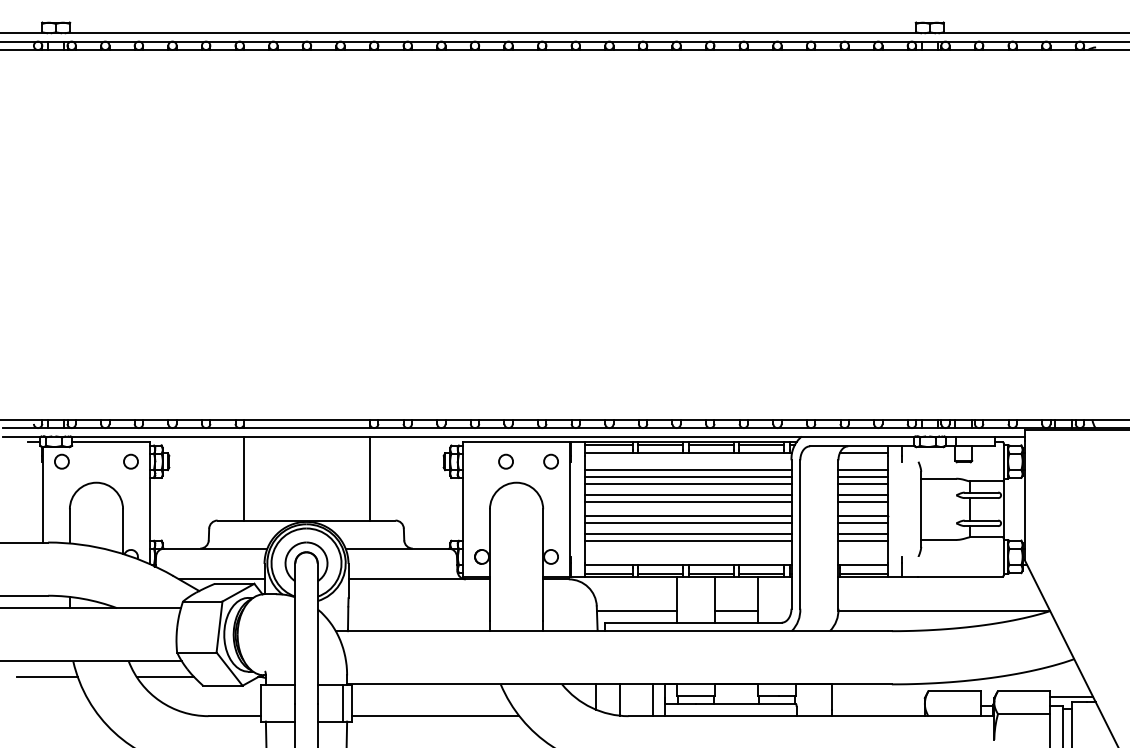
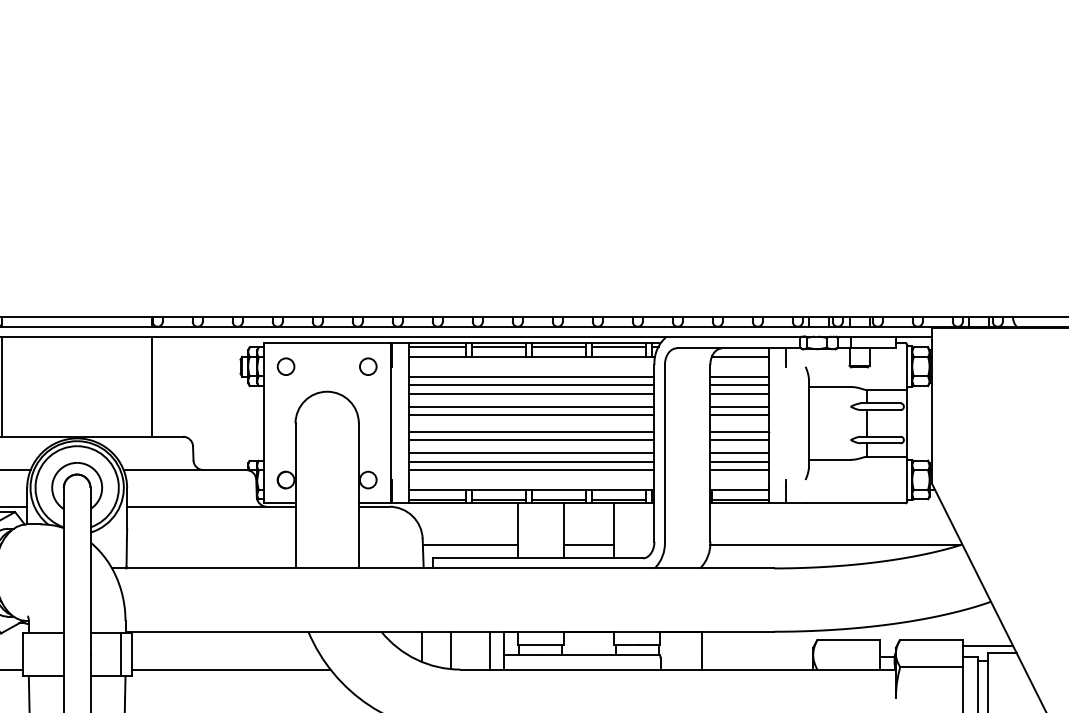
circle: (505, 461) -> (285, 366), moved
line: (688, 548) -> (531, 470), added
line: (862, 548) -> (738, 470), added

